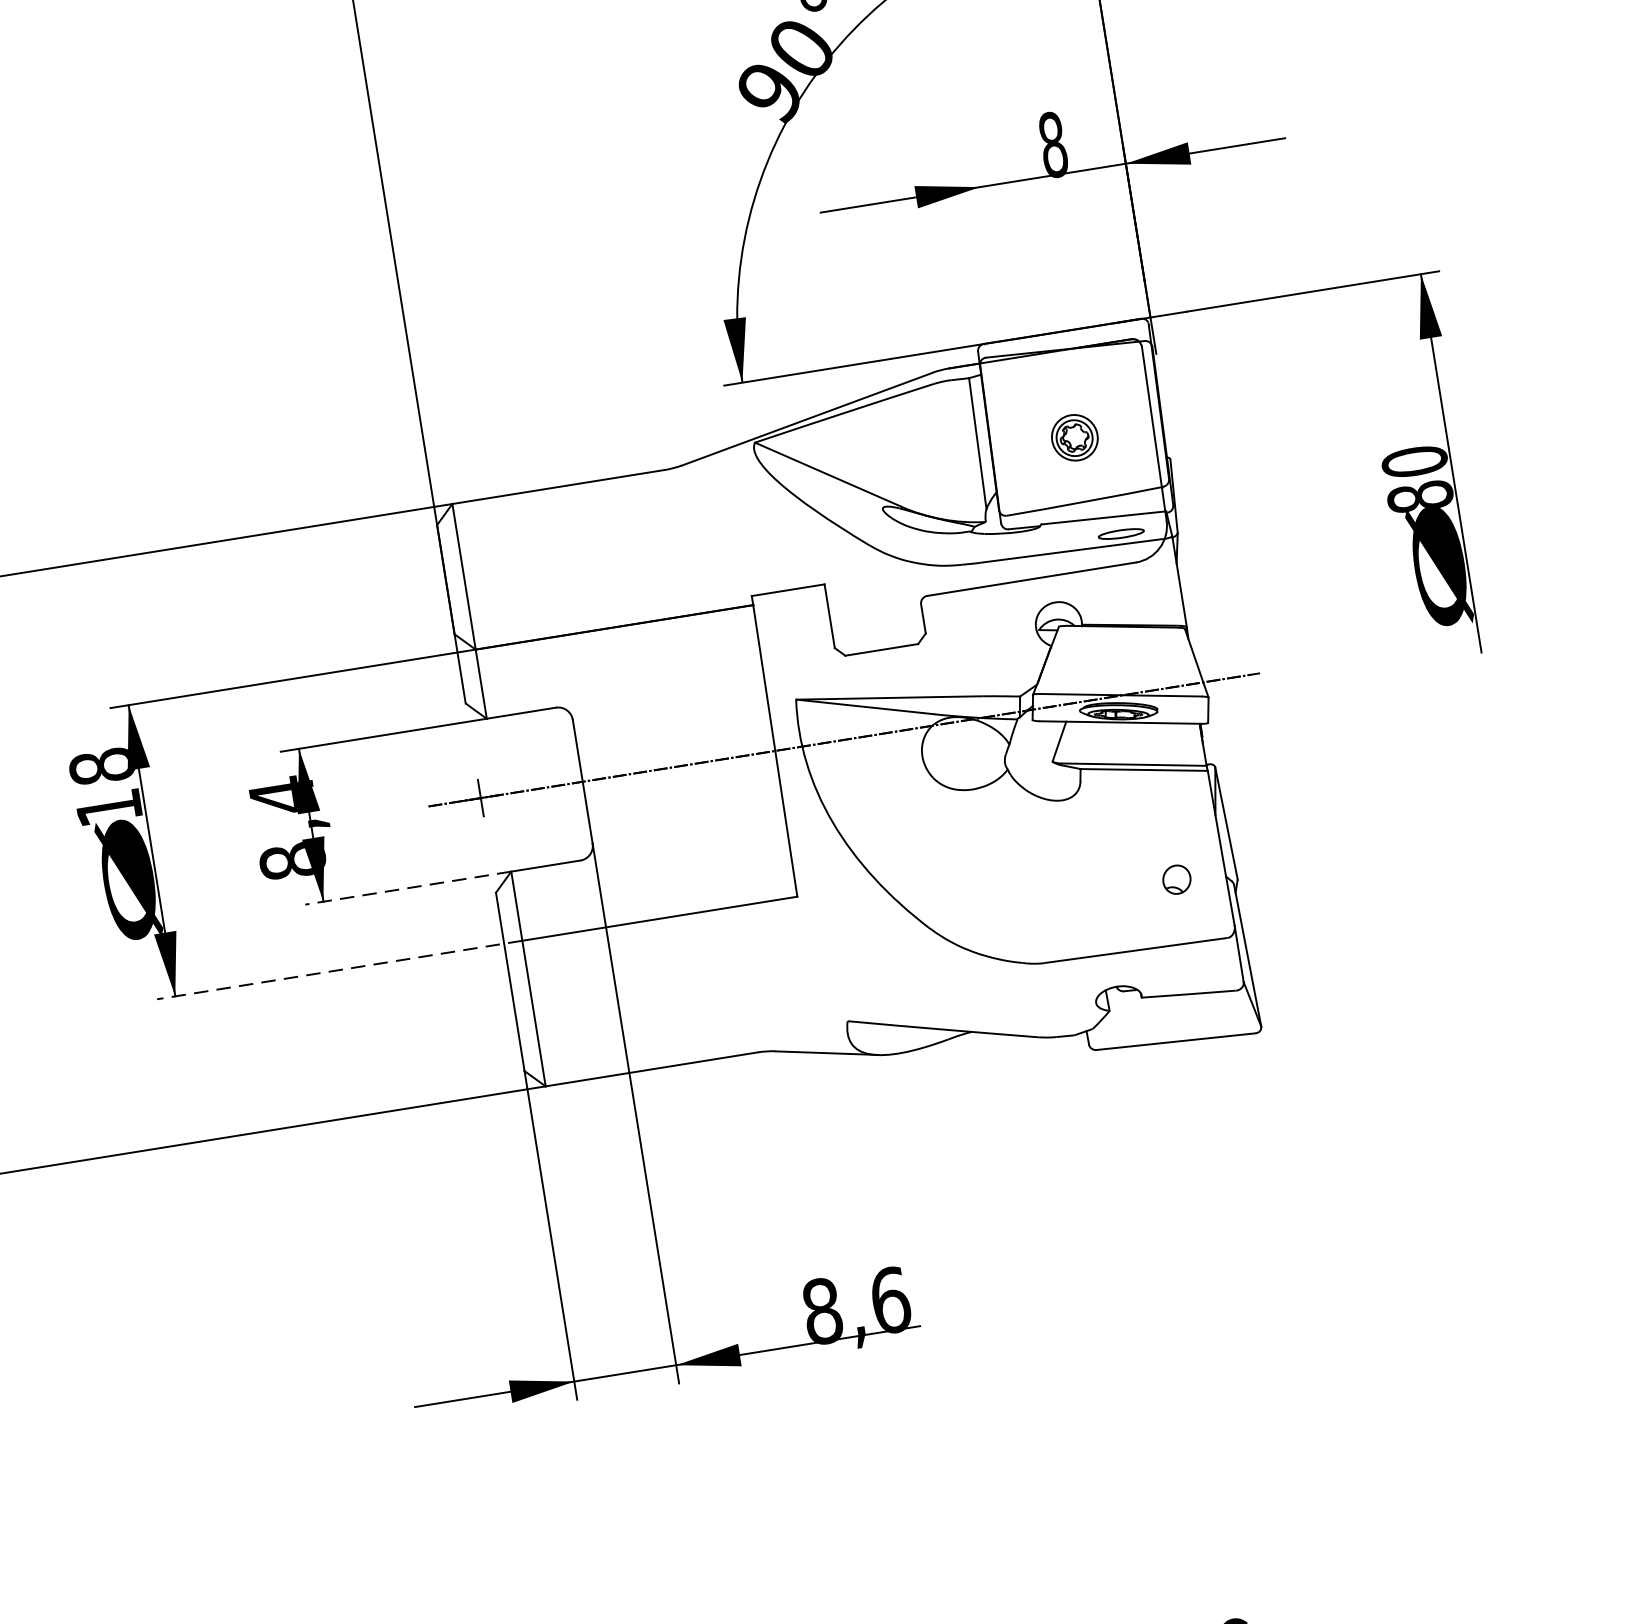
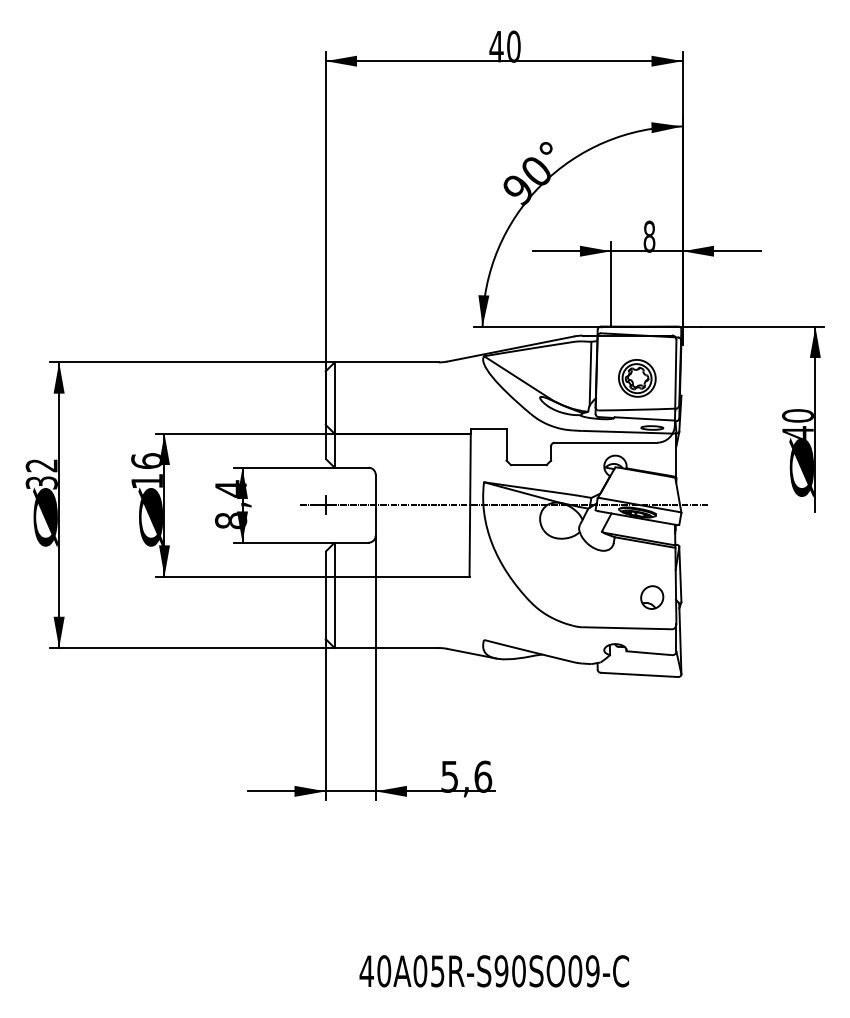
line: (991, 252) -> (611, 283), added
part: (1075, 437) -> (637, 378), size x1.67
text: (1418, 495) -> (797, 432), 80 -> 40
text: (101, 767) -> (146, 461), 18 -> 16
part: (1177, 879) -> (652, 597), size x1.67
line: (408, 887) -> (284, 542), dashed -> solid
line: (340, 969) -> (245, 576), dashed -> solid
text: (821, 1310) -> (449, 776), 8,6 -> 5,6

